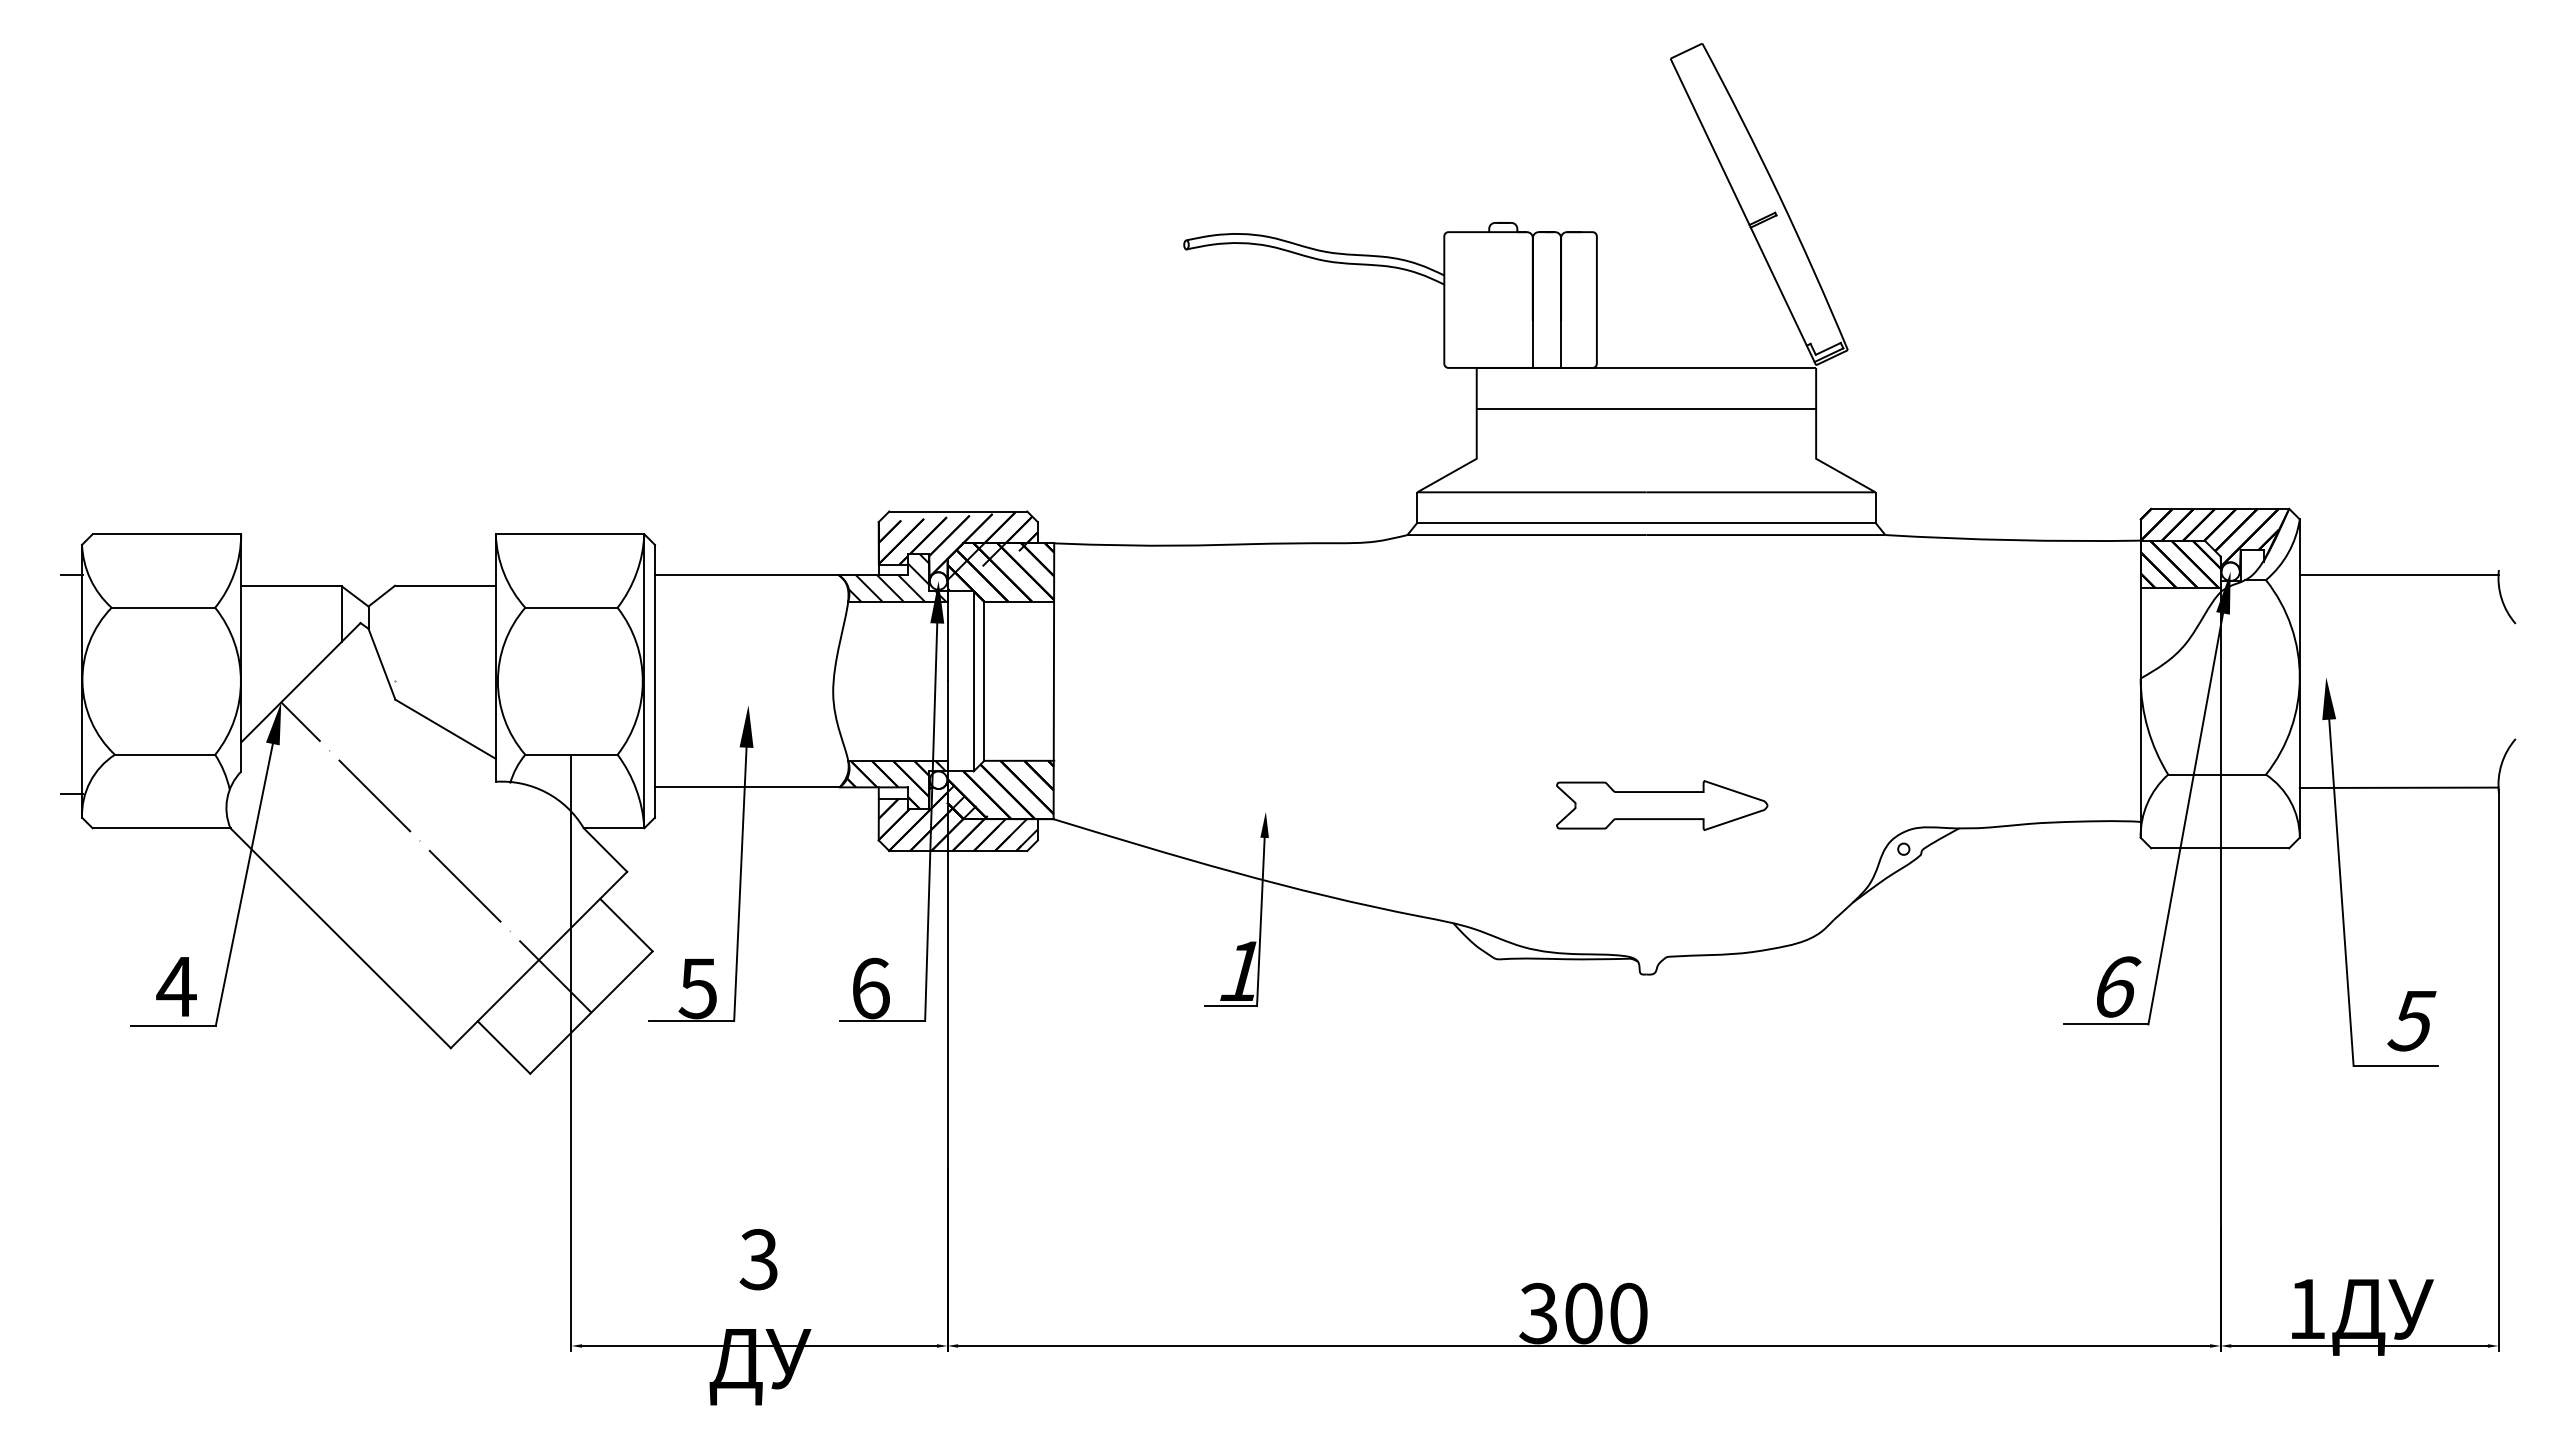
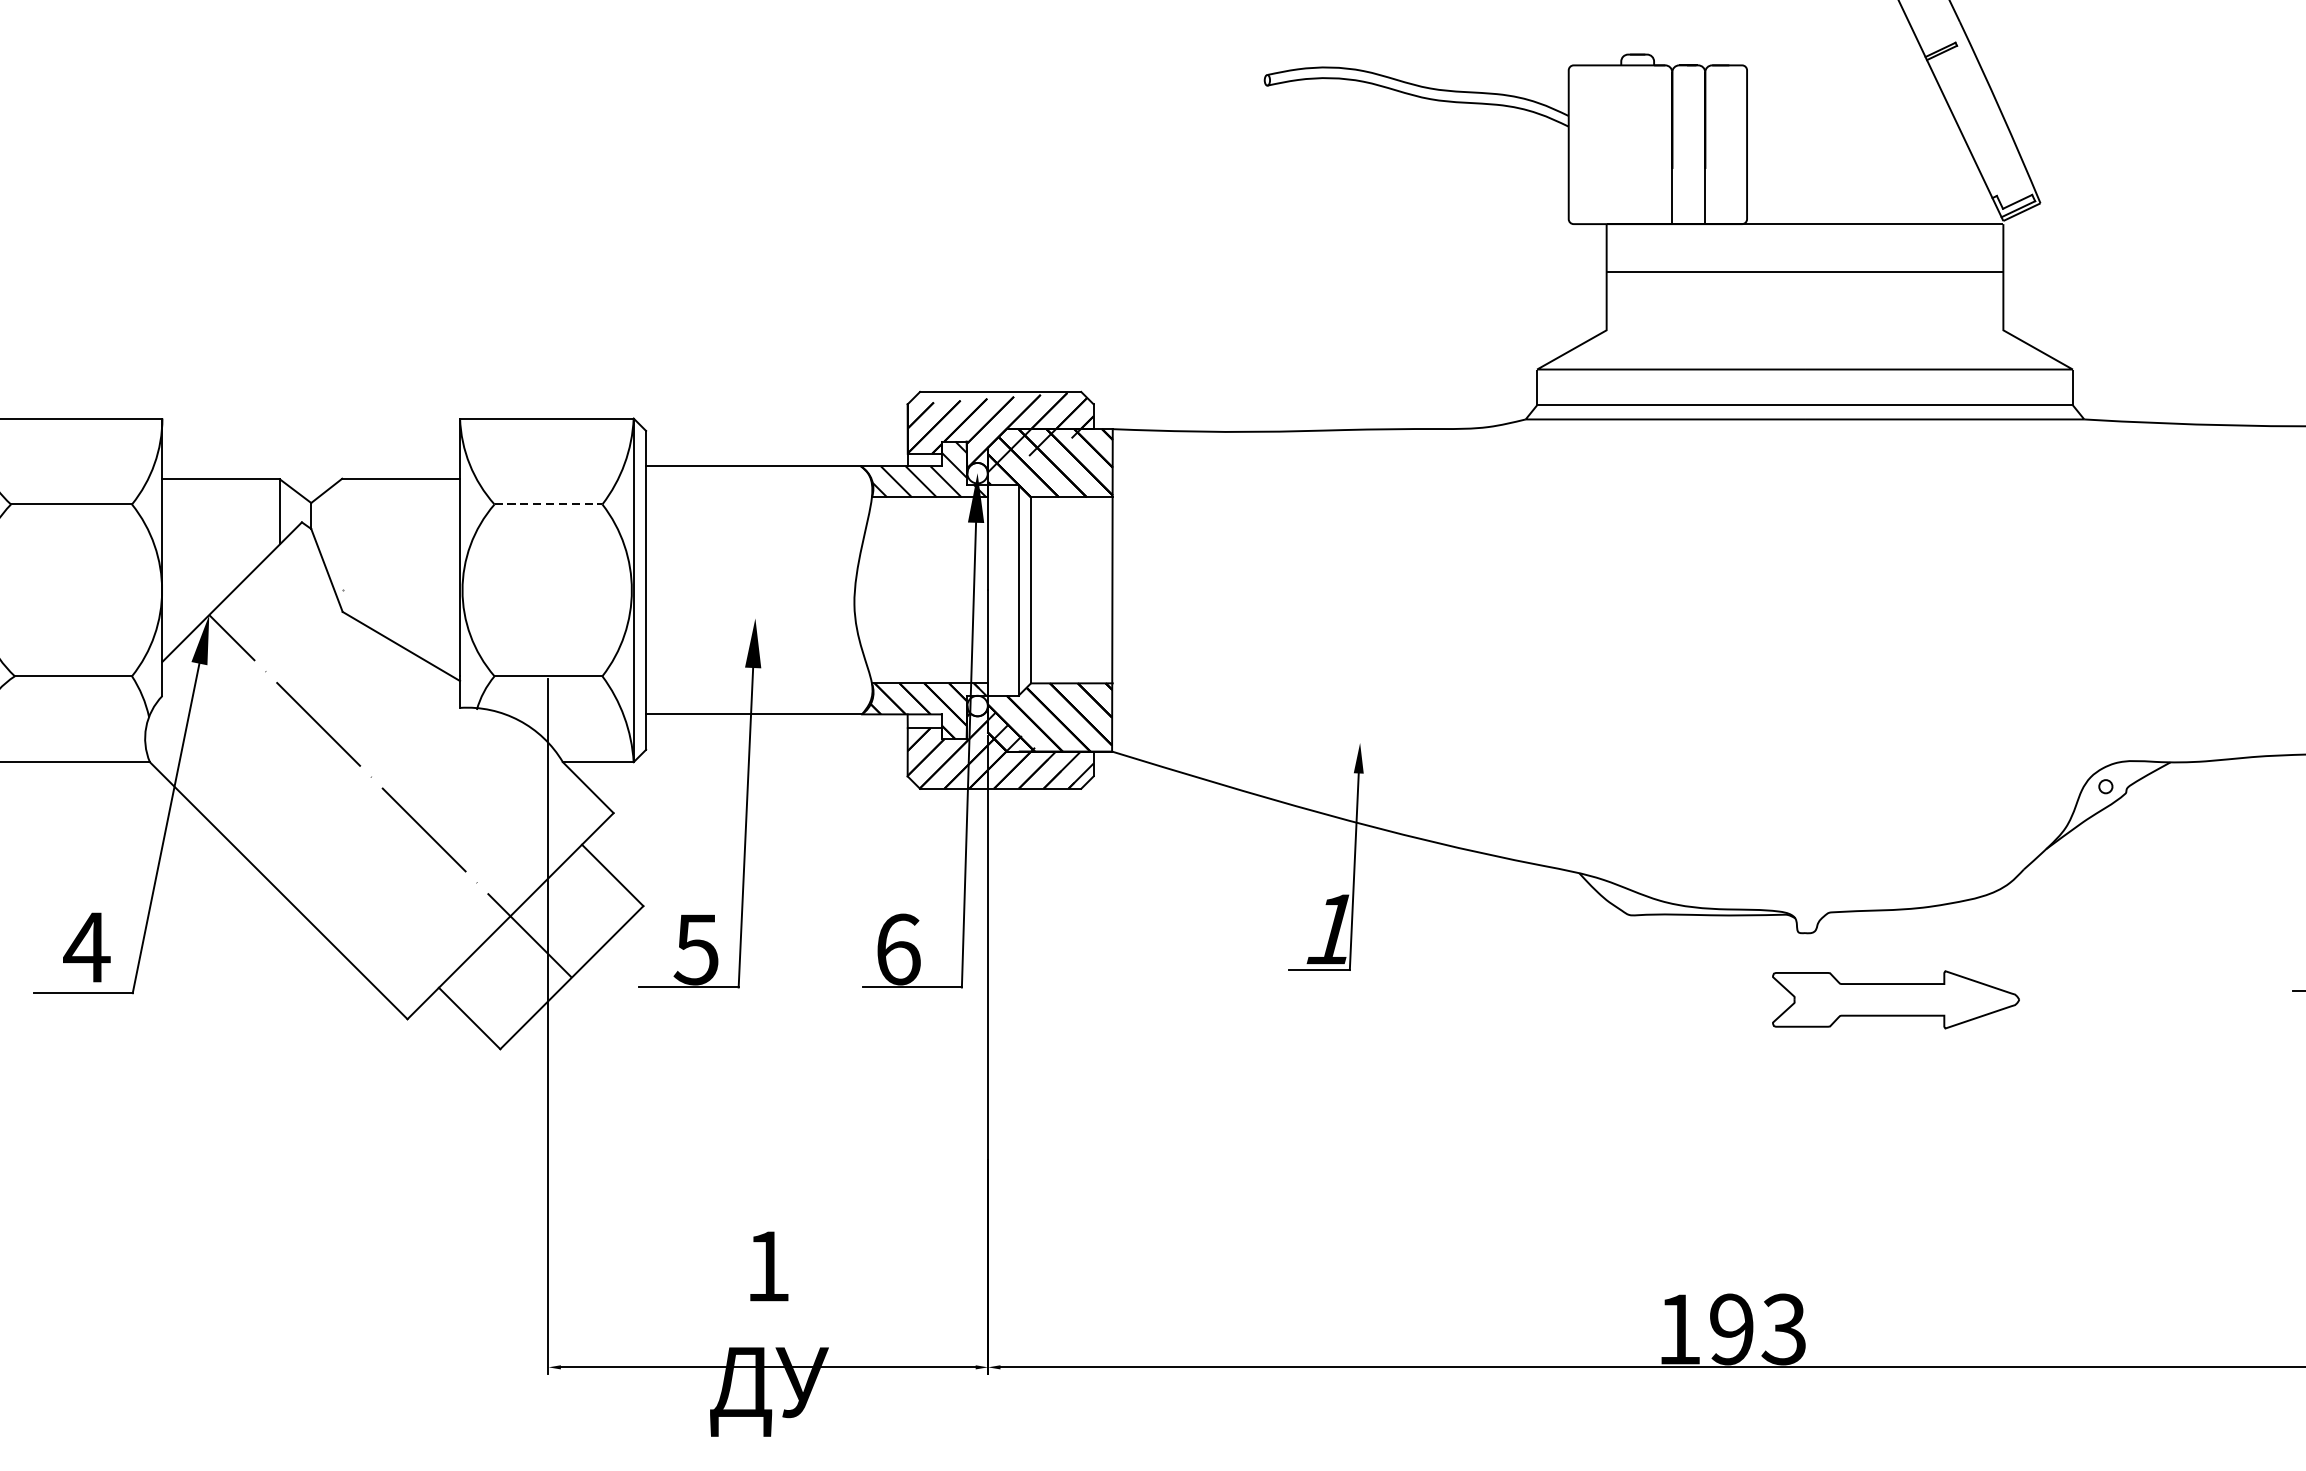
line: (571, 607) -> (548, 504), solid -> dashed
part: (1662, 805) -> (1896, 999), moved
text: (758, 1259) -> (767, 1266), 3 -> 1
text: (1583, 1313) -> (1731, 1329), 300 -> 193

